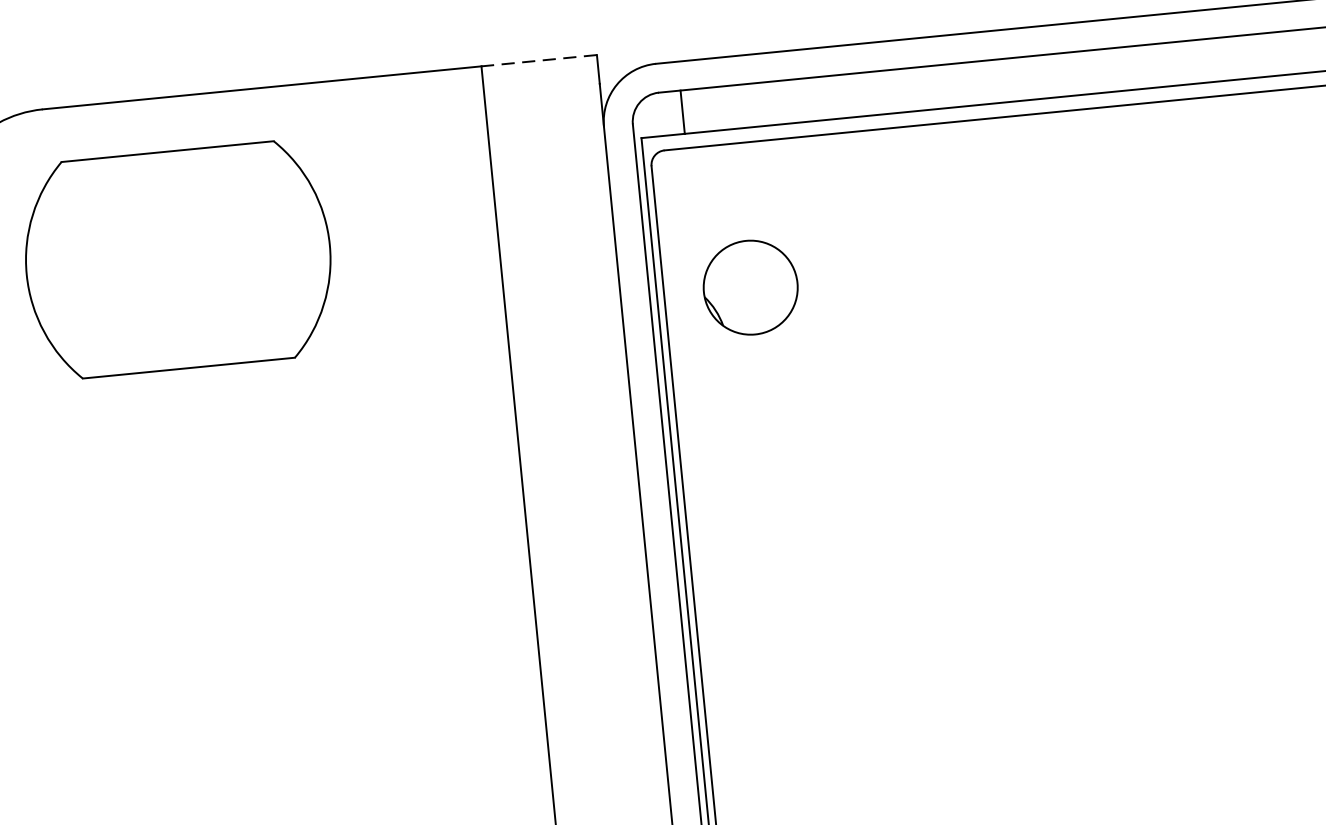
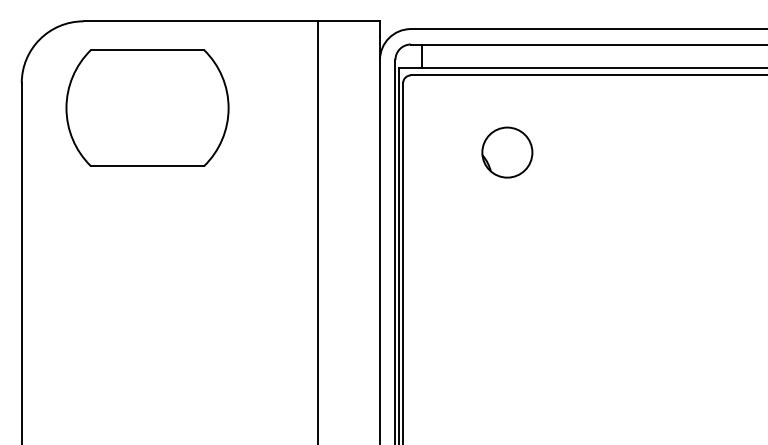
line: (539, 60) -> (349, 21), dashed -> solid
part: (750, 287) -> (507, 152), moved

